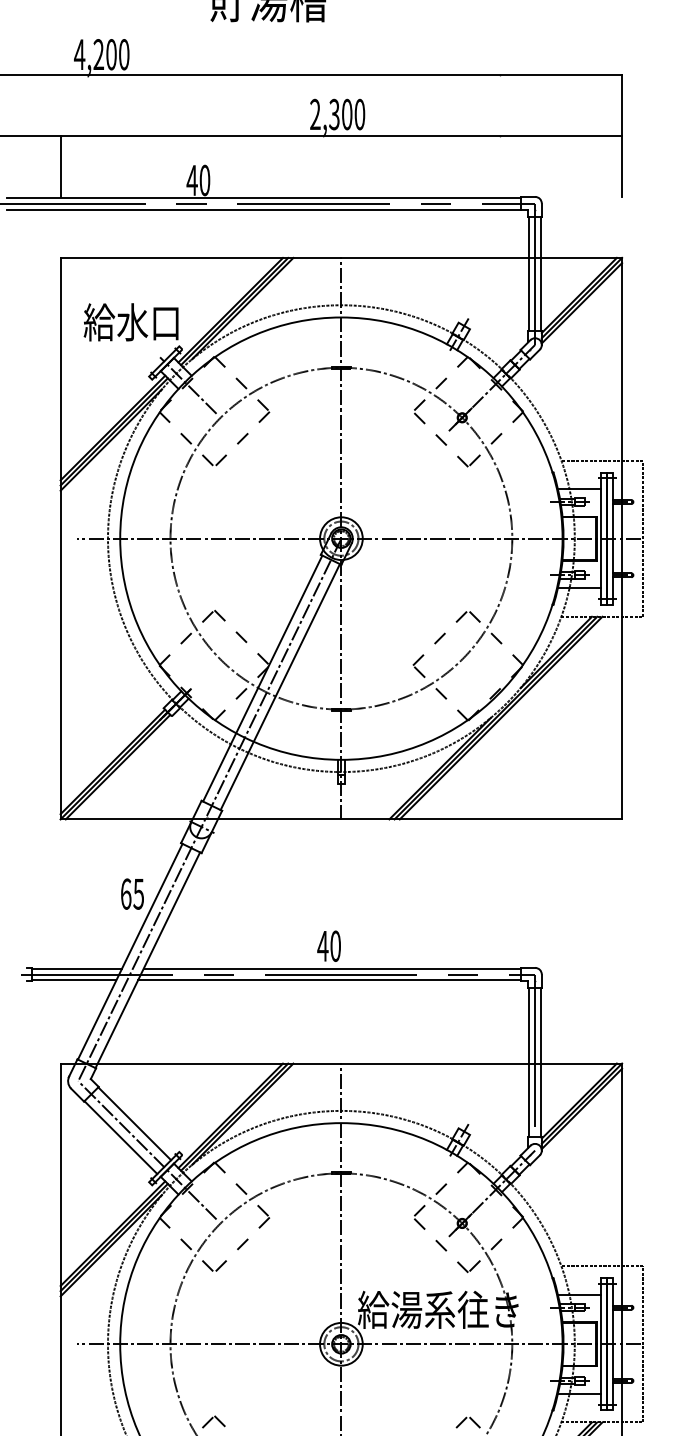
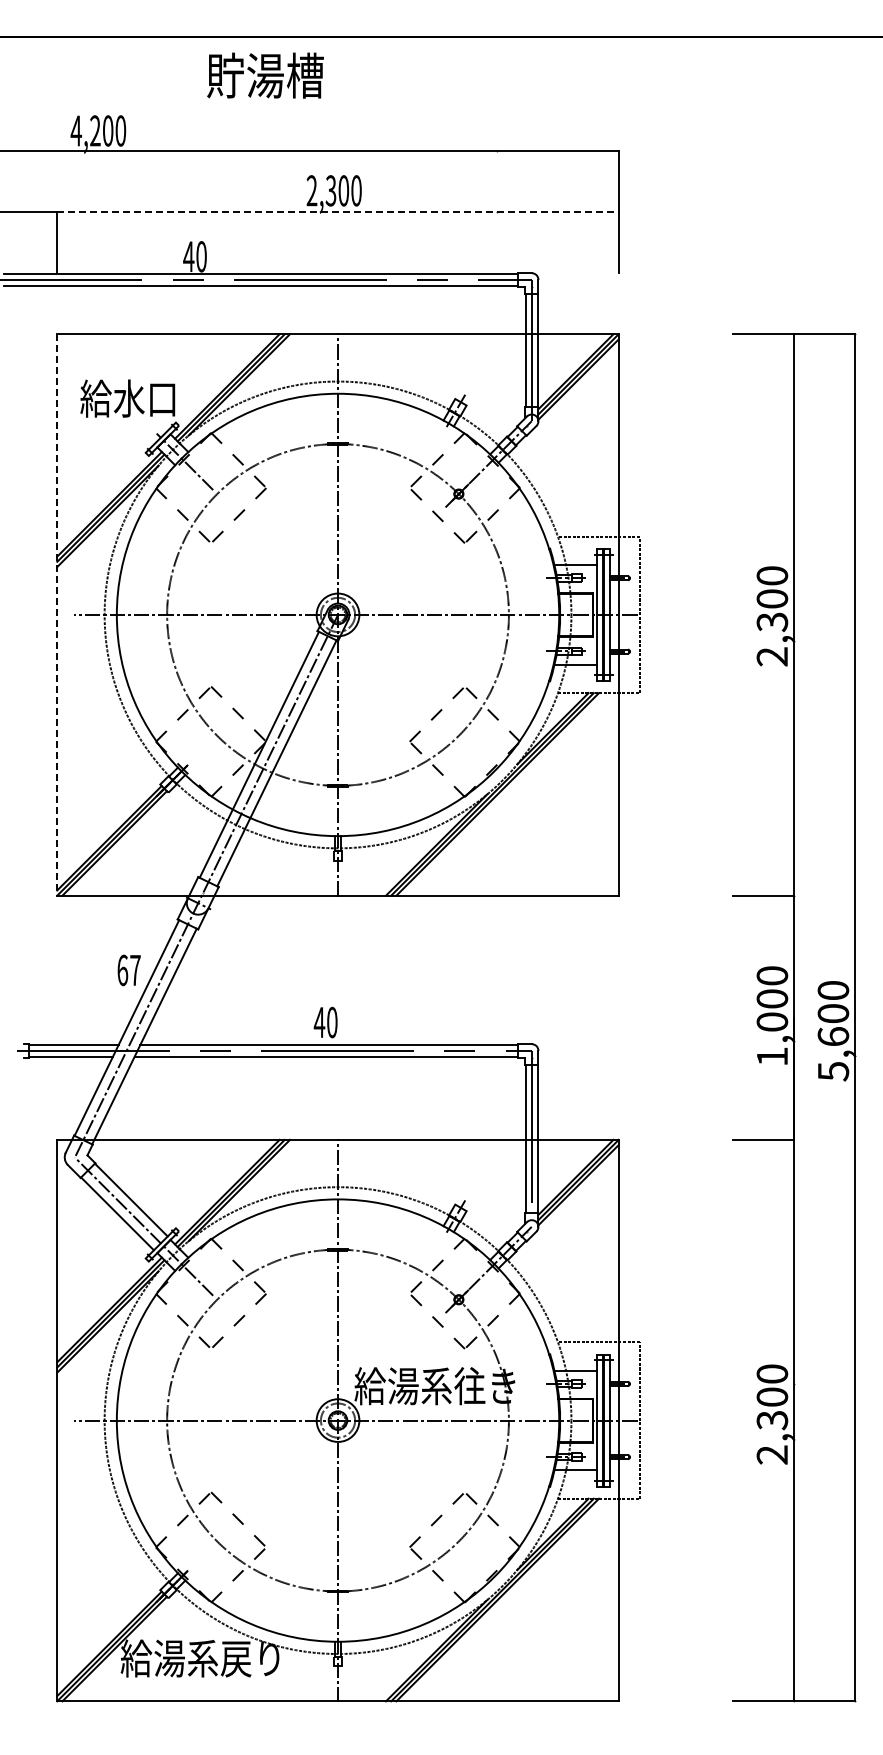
line: (340, 136) -> (337, 212), solid -> dashed
line: (60, 538) -> (57, 614), solid -> dashed
text: (138, 894) -> (135, 970), 65 -> 67

